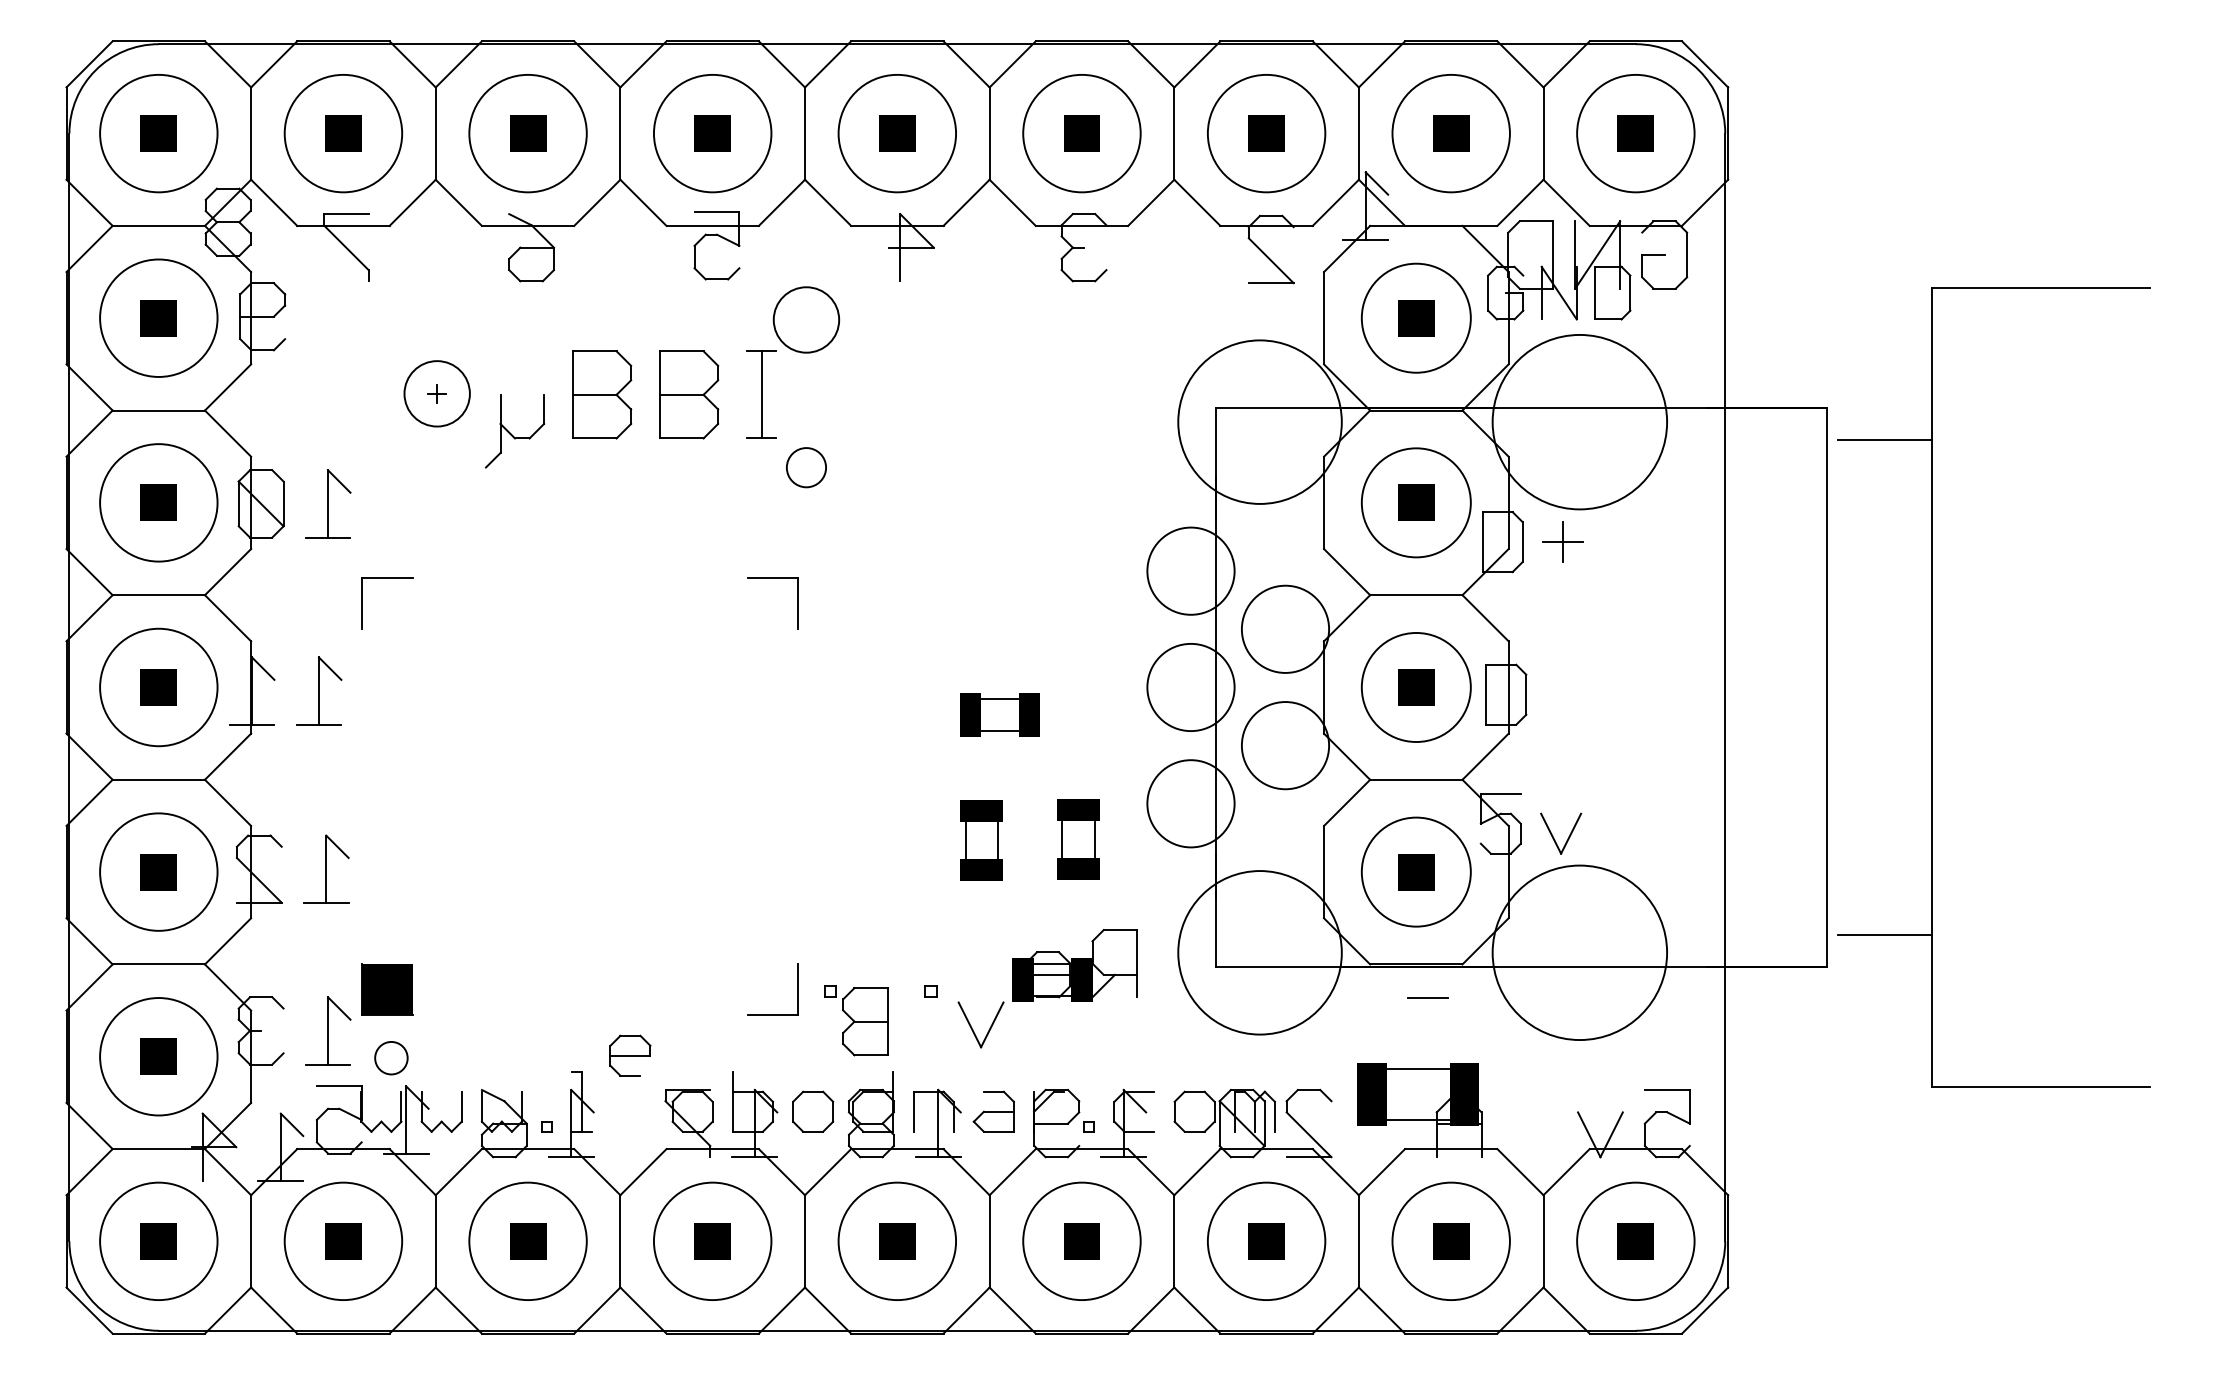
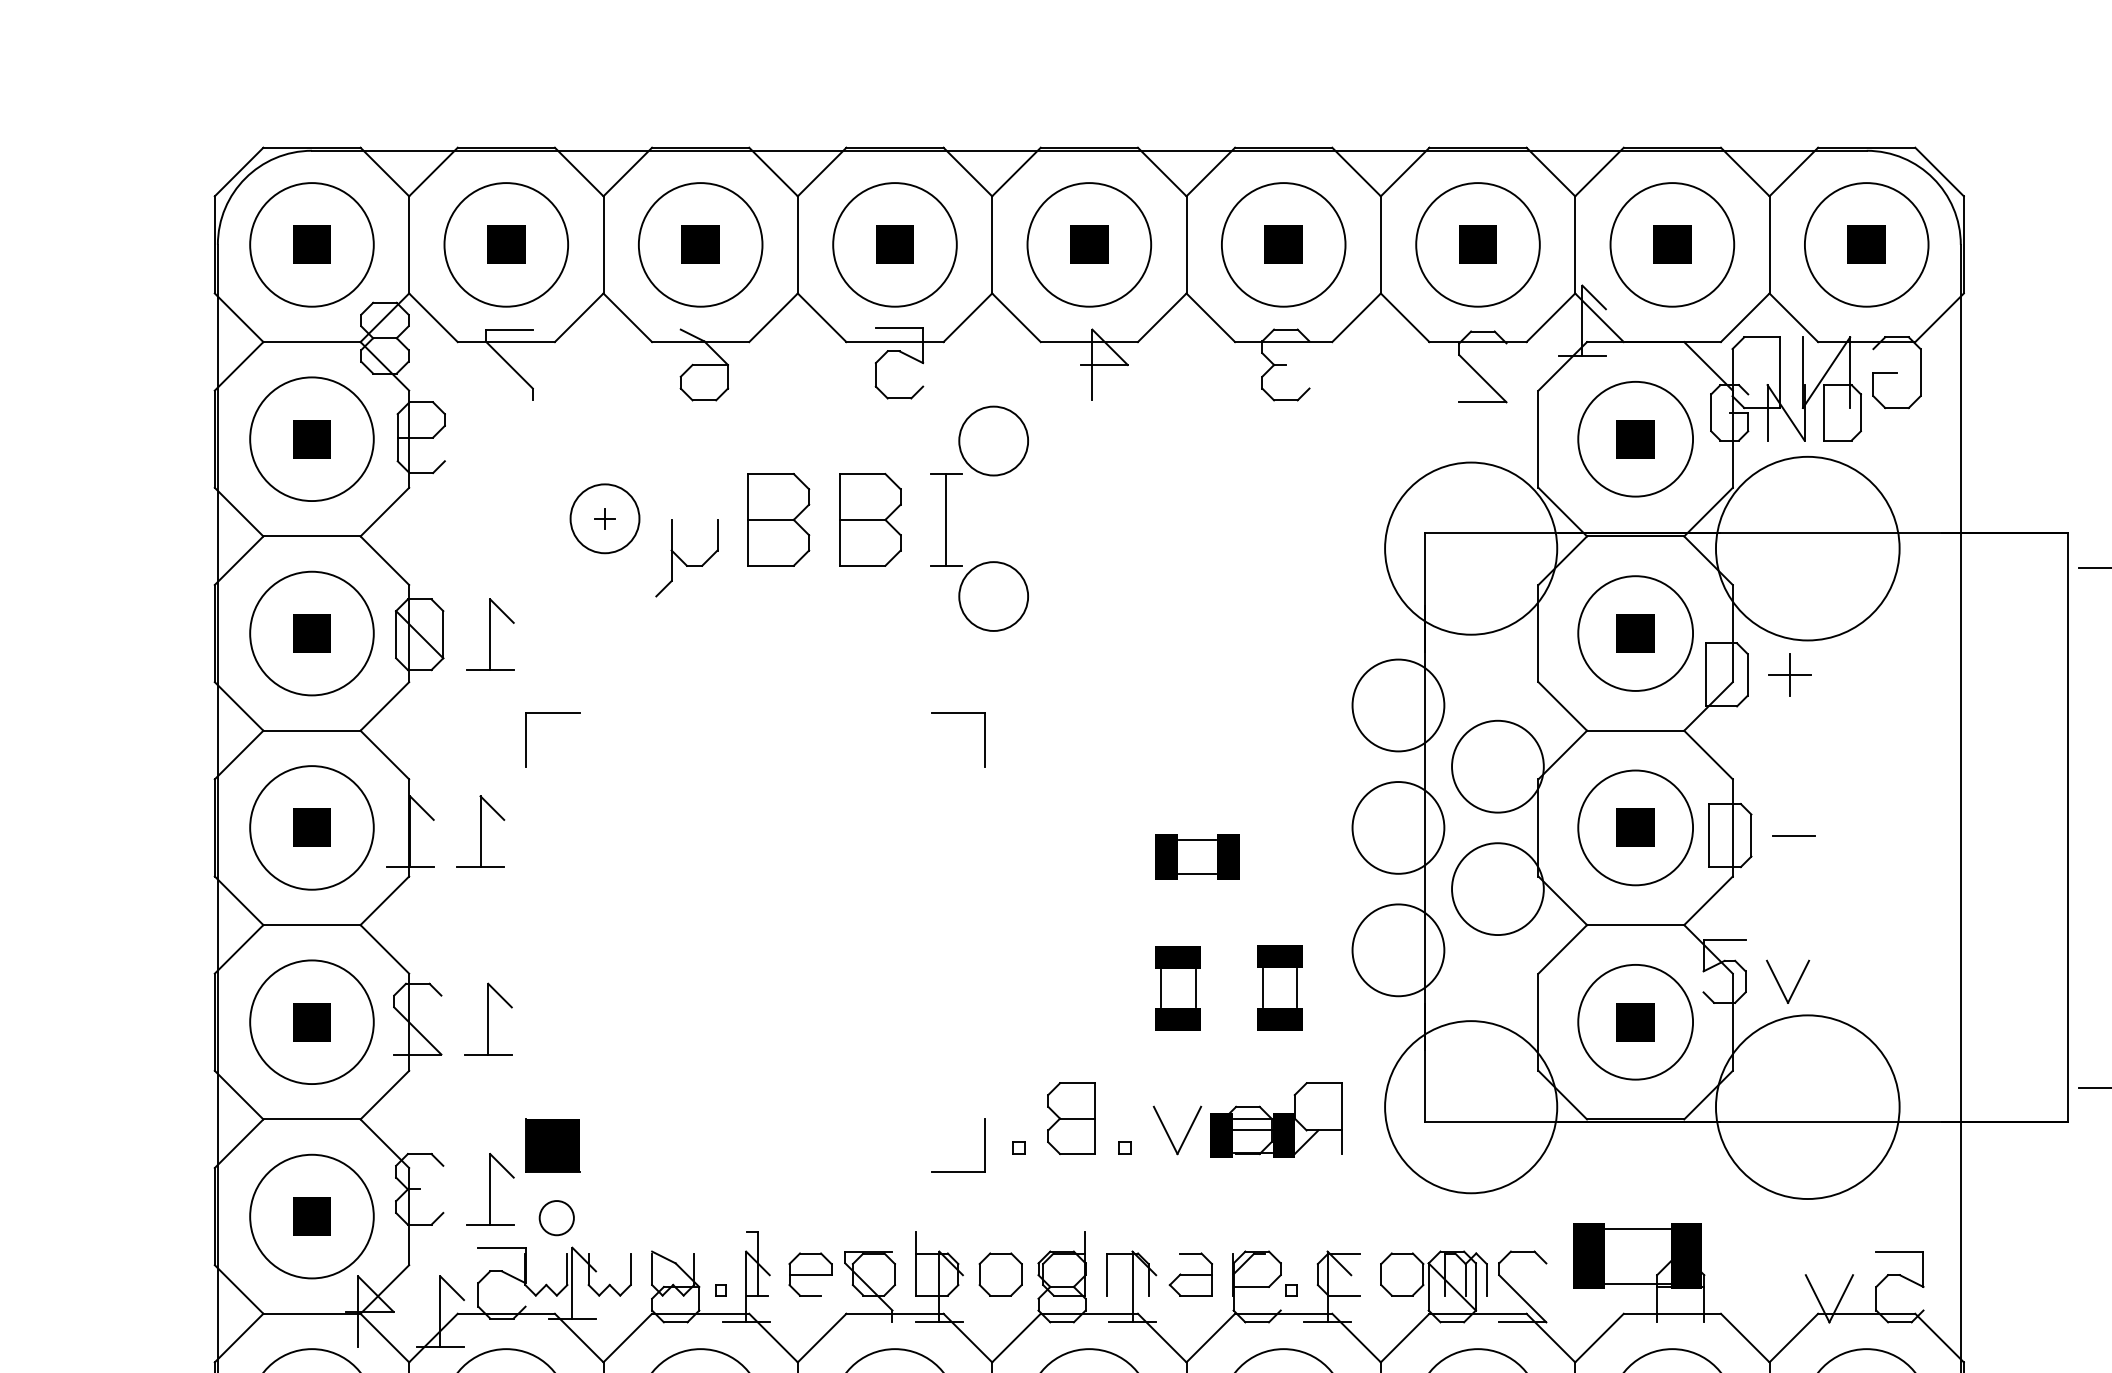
circle: (806, 467) -> (993, 596), size x1.67
line: (1427, 997) -> (1793, 835), moved
part: (865, 1021) -> (1071, 1118), moved
part: (972, 1027) -> (1168, 1133), moved
part: (630, 1055) -> (810, 1274), moved

